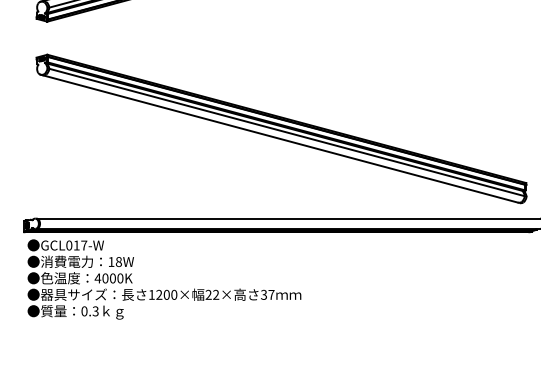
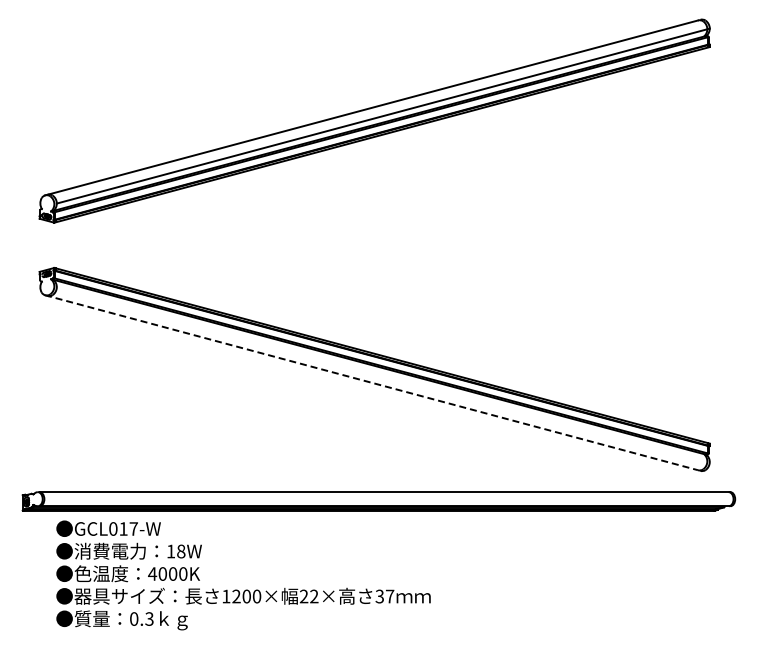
line: (287, 132) -> (382, 374), removed
line: (279, 138) -> (371, 382), solid -> dashed
text: (164, 279) -> (243, 575), moved

